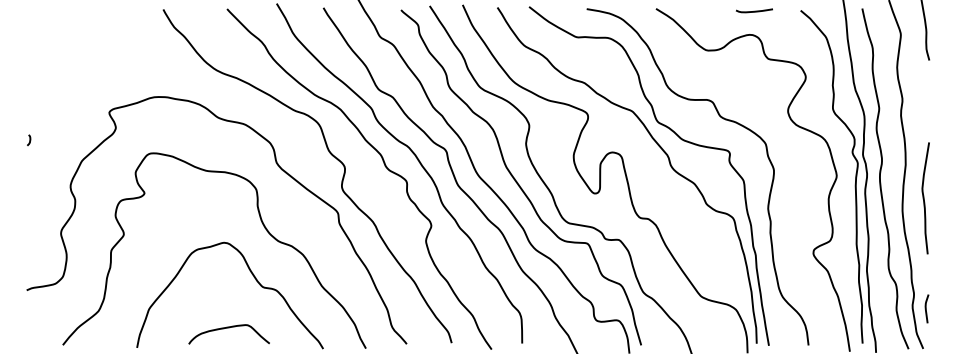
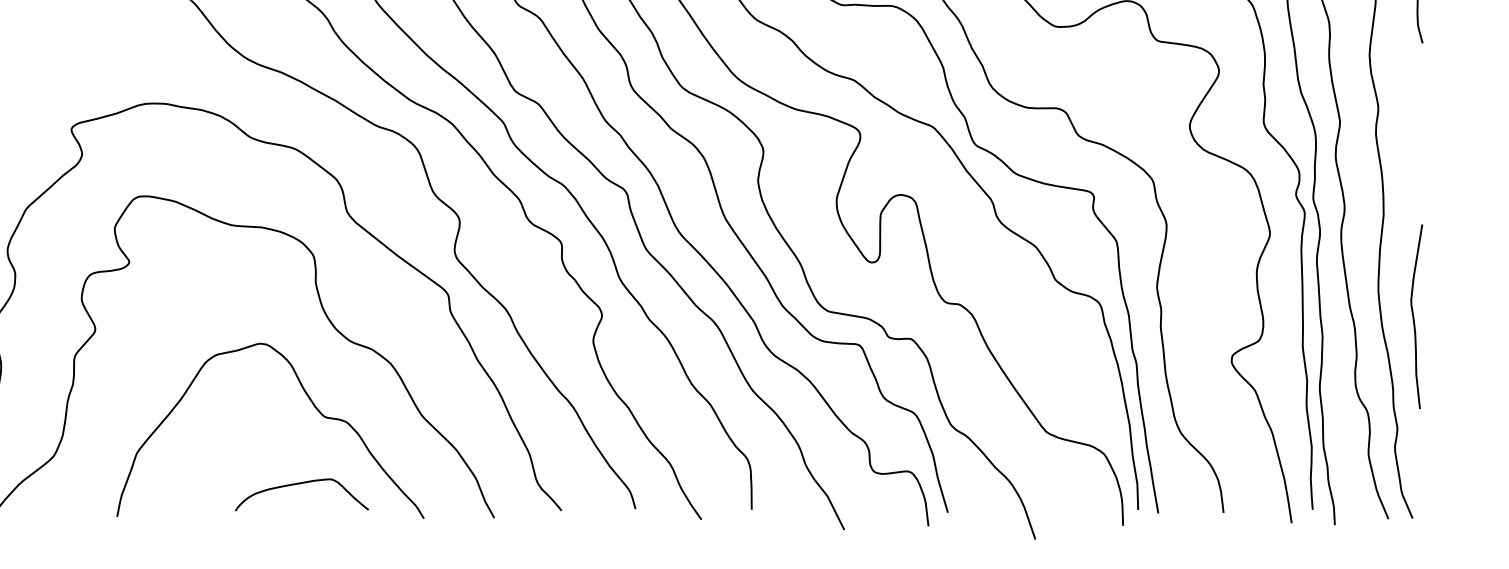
curve: (924, 198) -> (1414, 316), moved
curve: (926, 308) -> (1417, 451), removed
curve: (228, 328) -> (300, 484), moved

